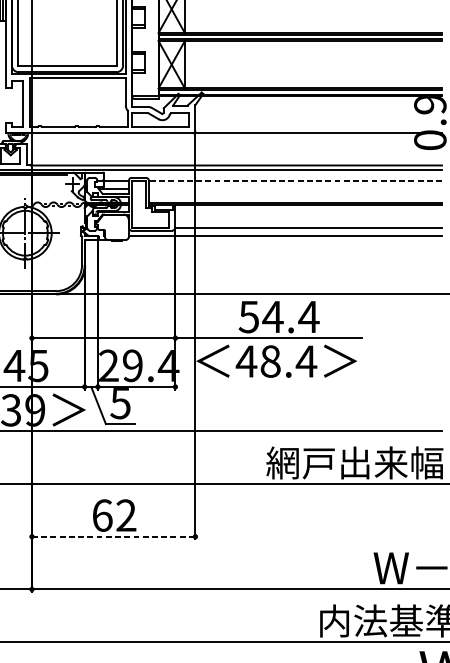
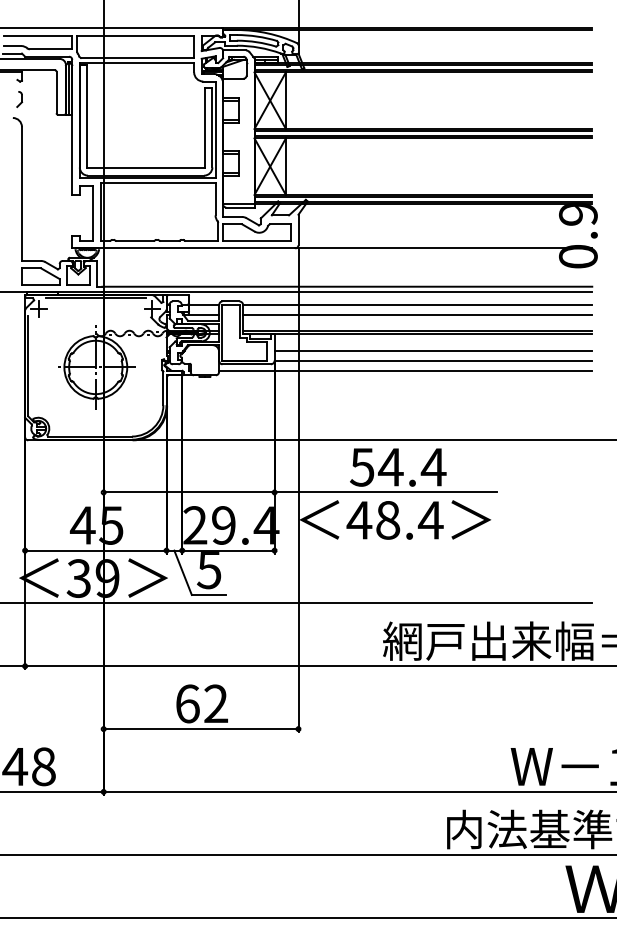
line: (295, 180) -> (417, 304), dashed -> solid
line: (295, 188) -> (417, 314), added
line: (308, 219) -> (433, 350), added
line: (114, 537) -> (201, 729), dashed -> solid

